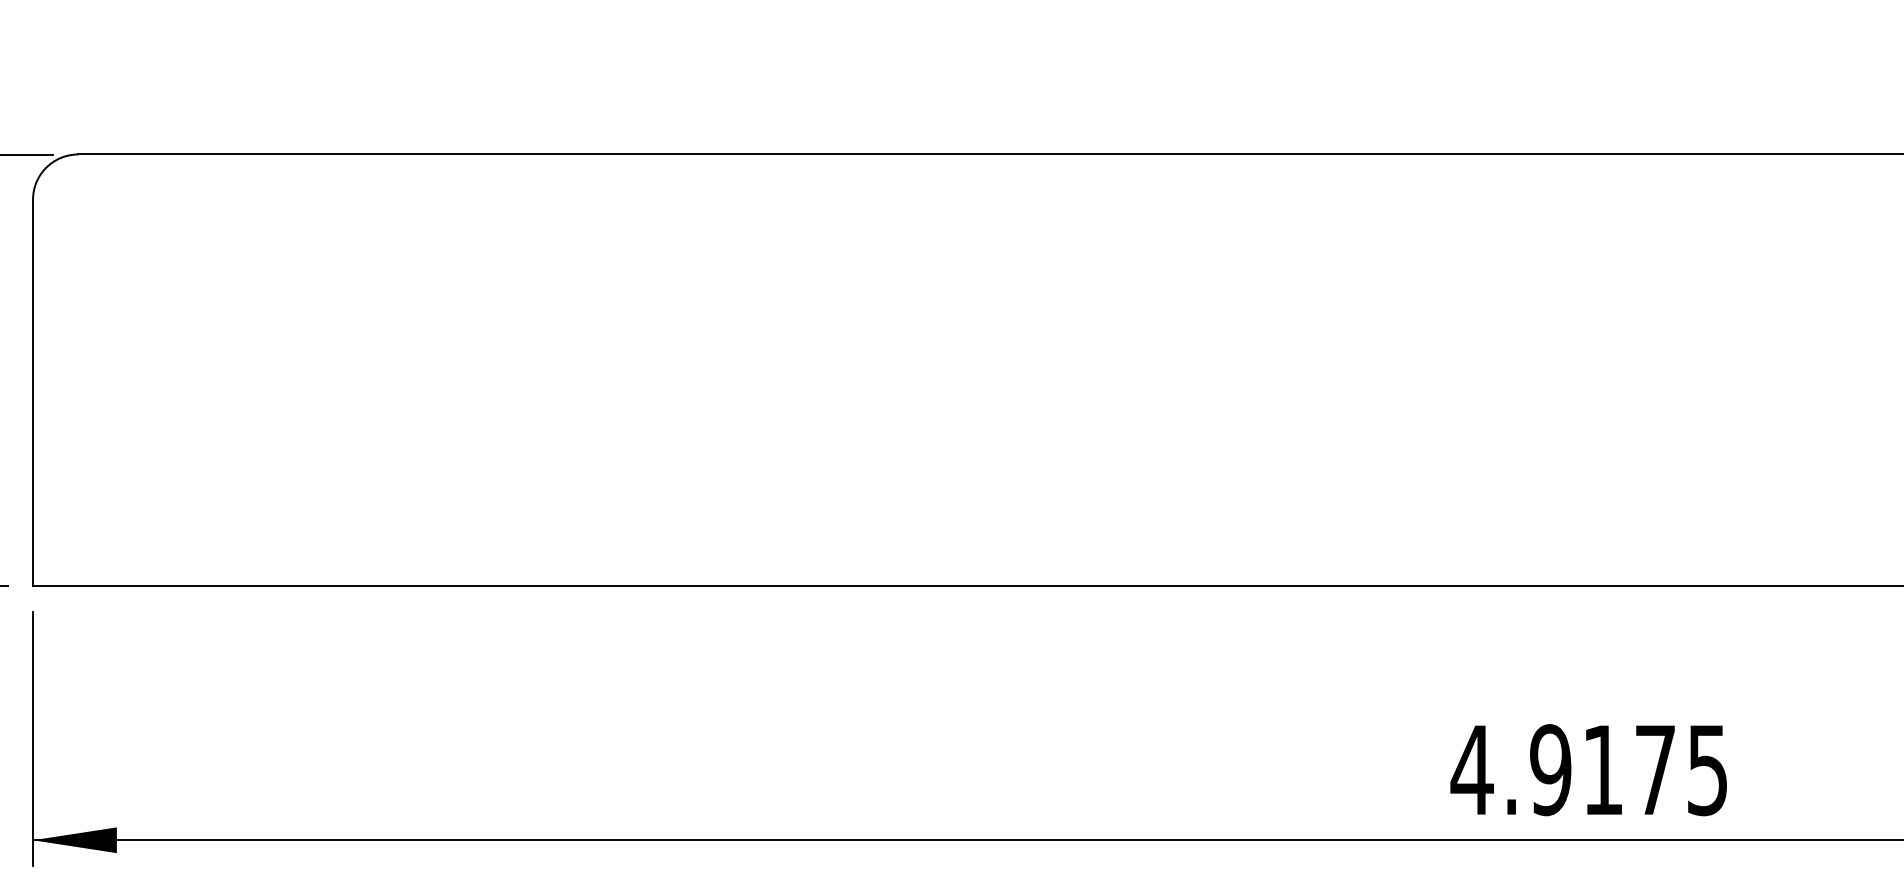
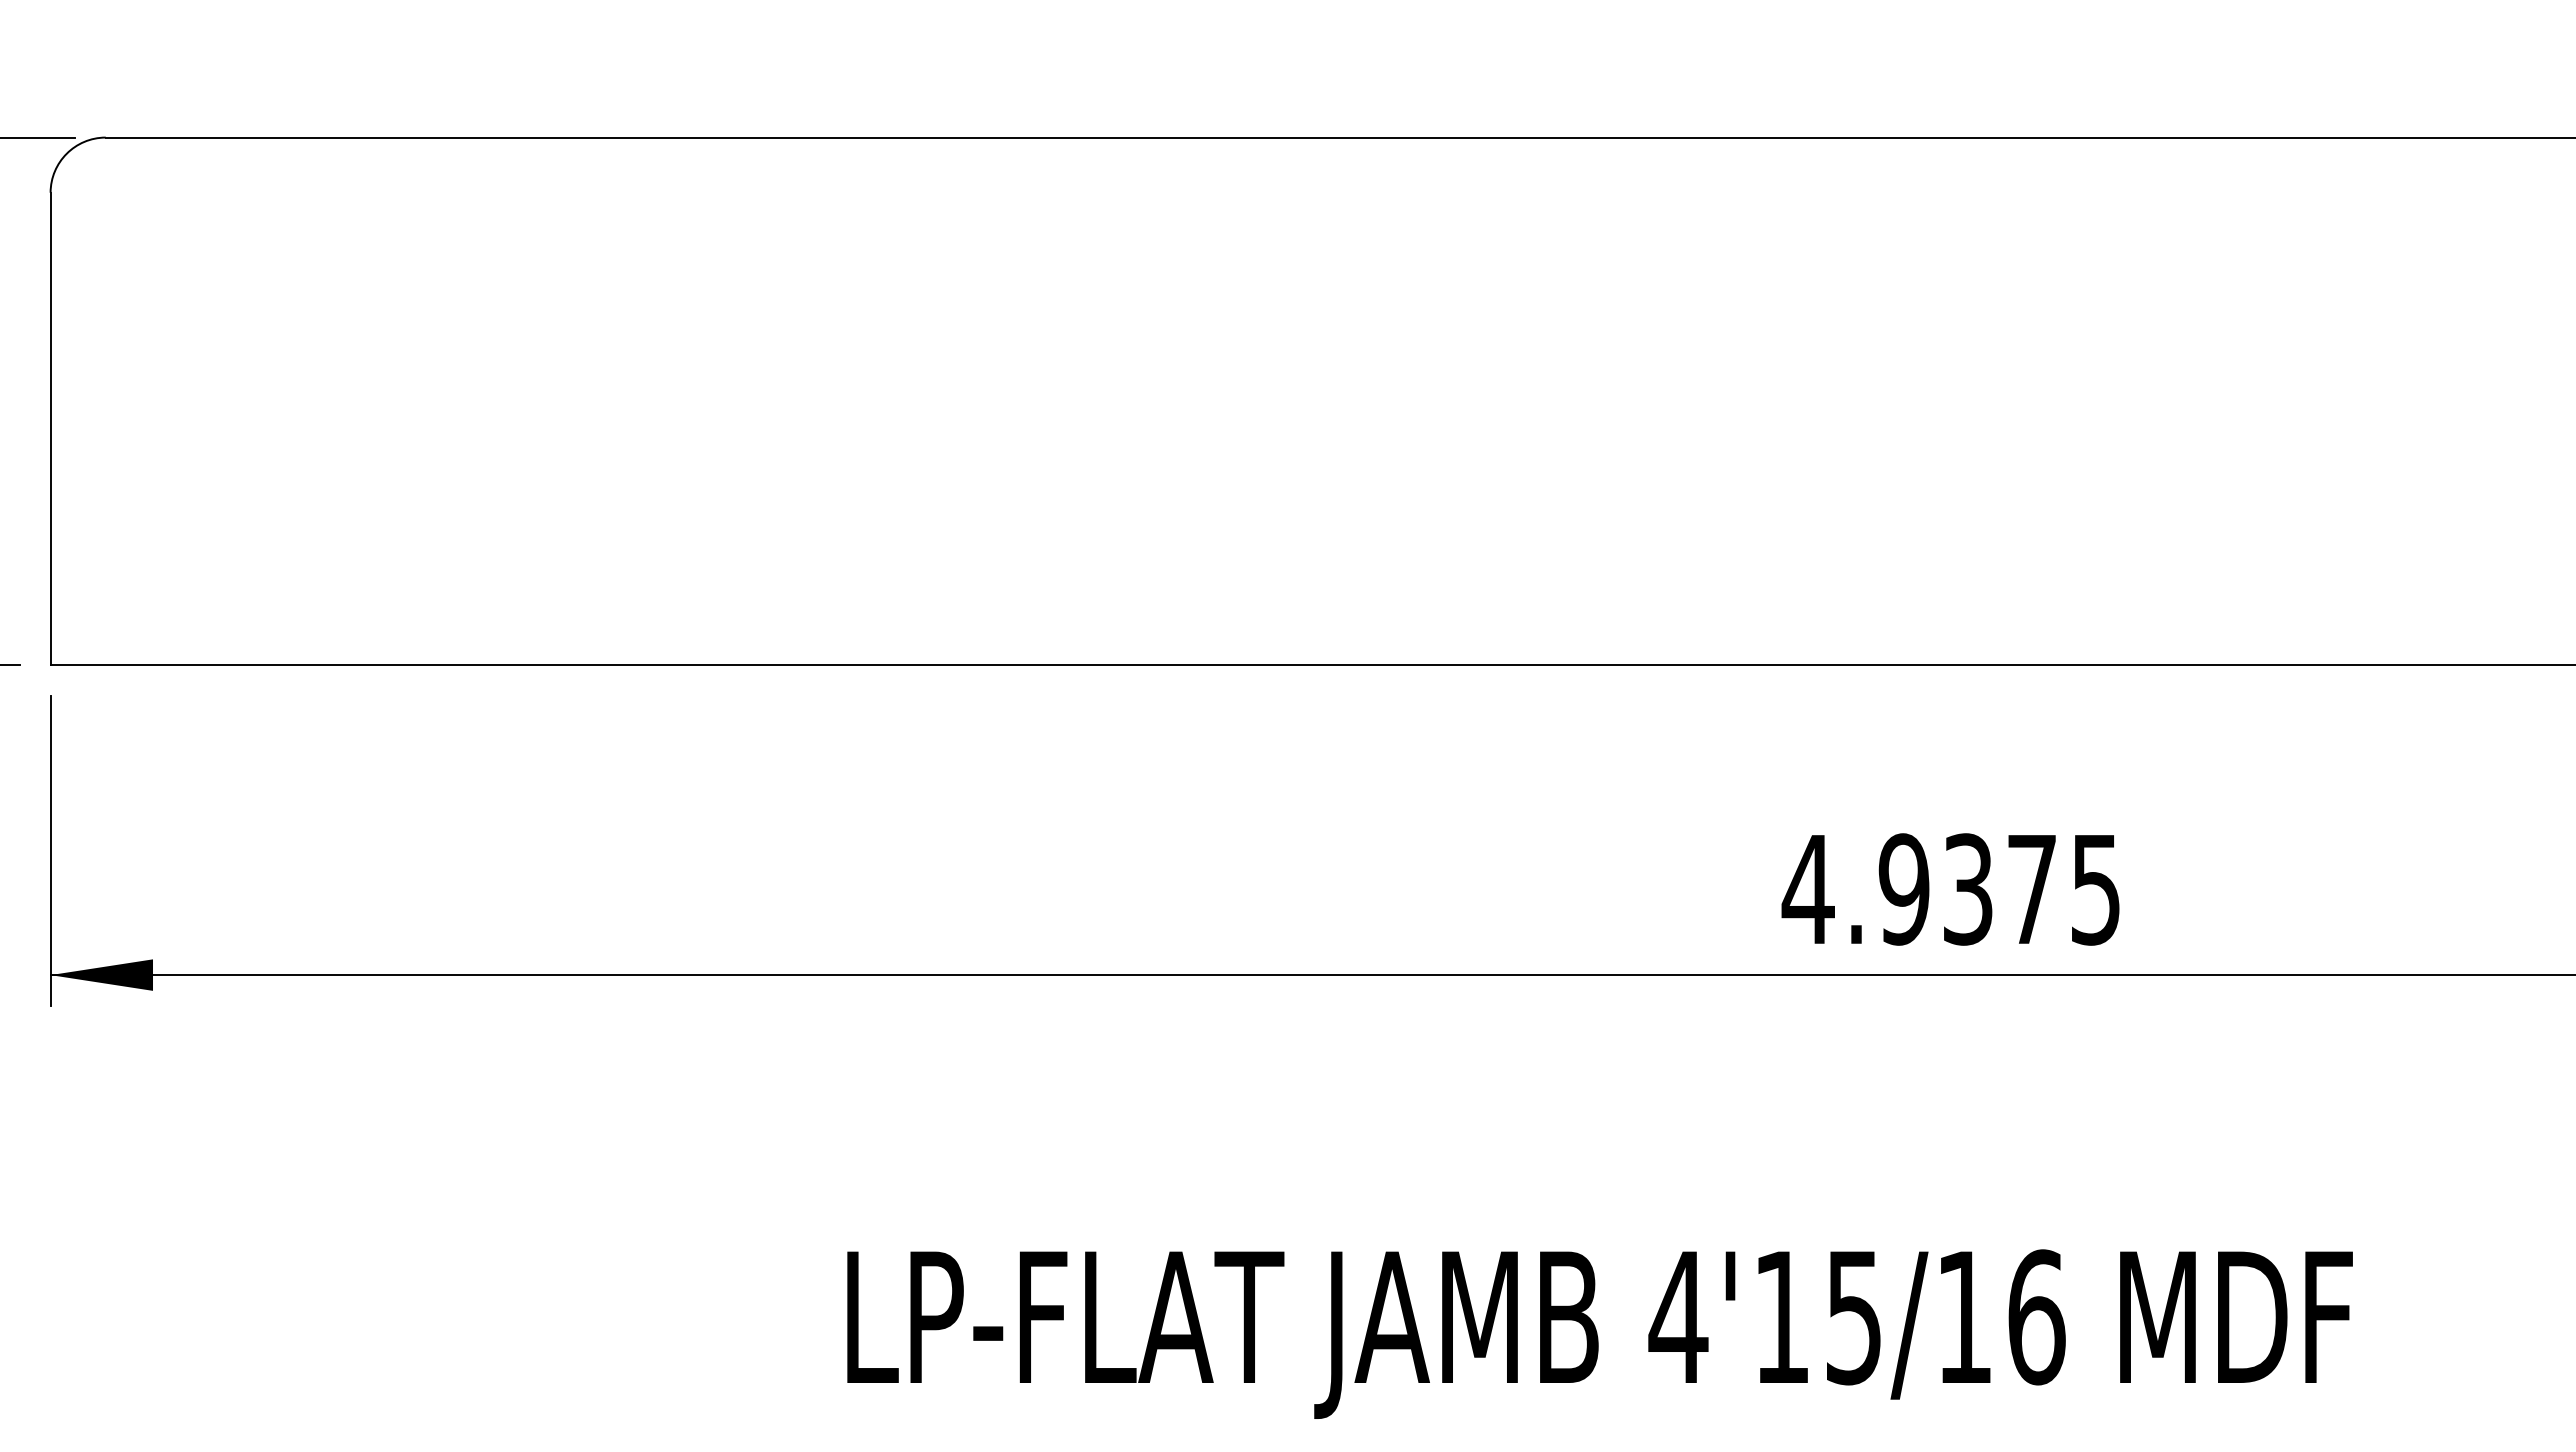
text: (1603, 770) -> (1968, 889), 4.9175 -> 4.9375

